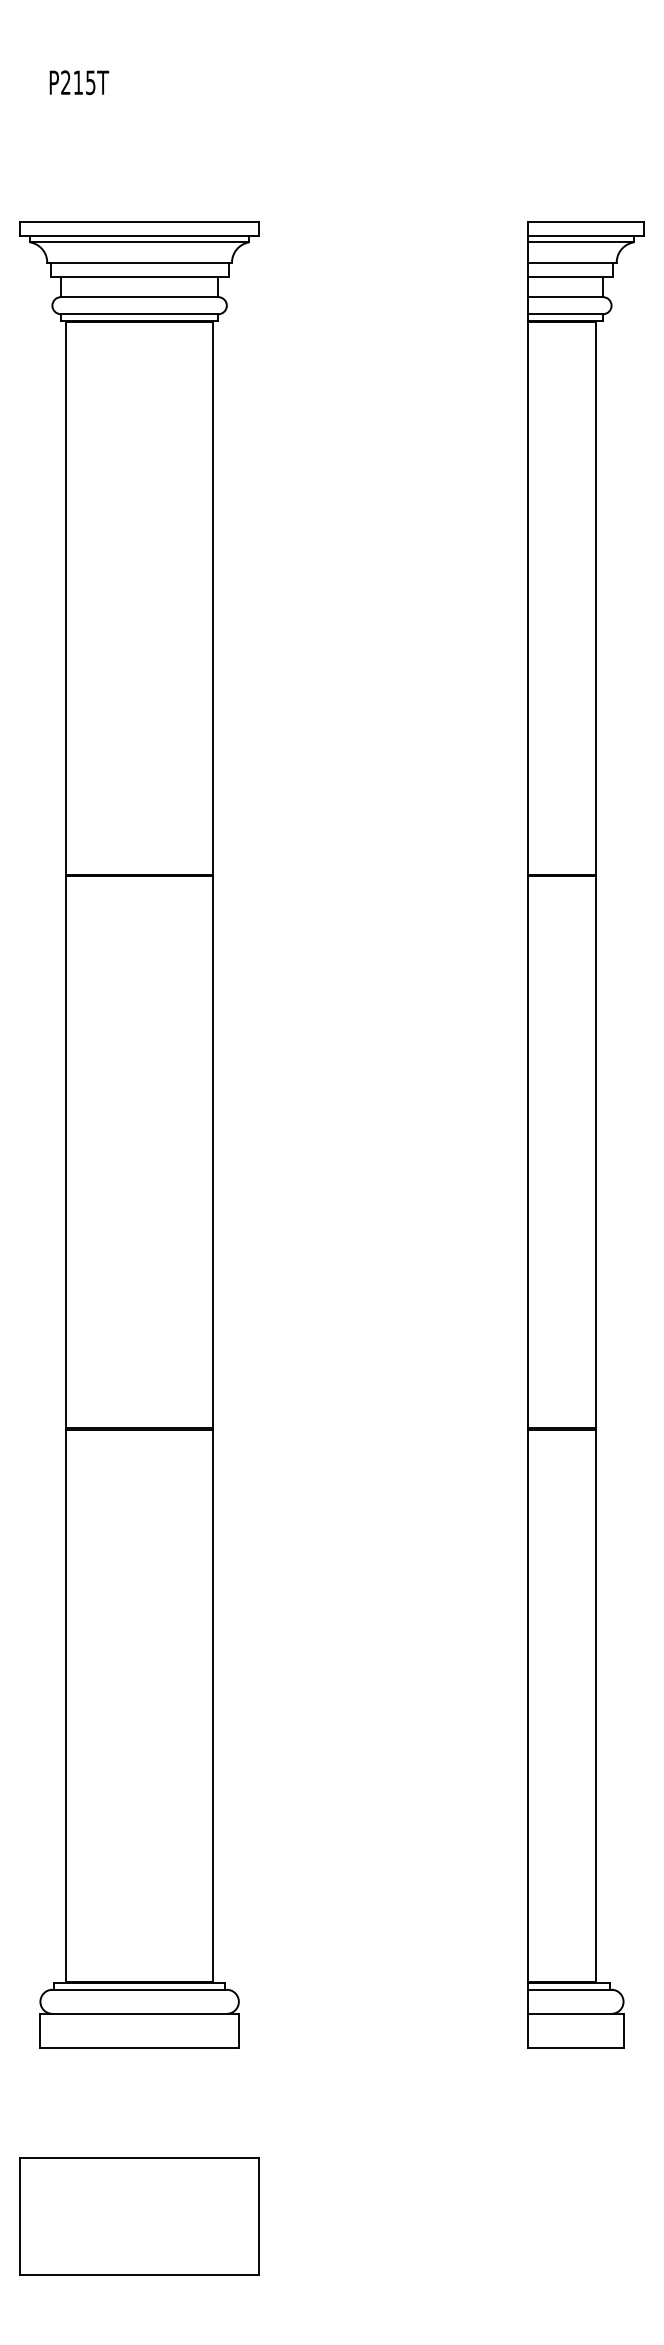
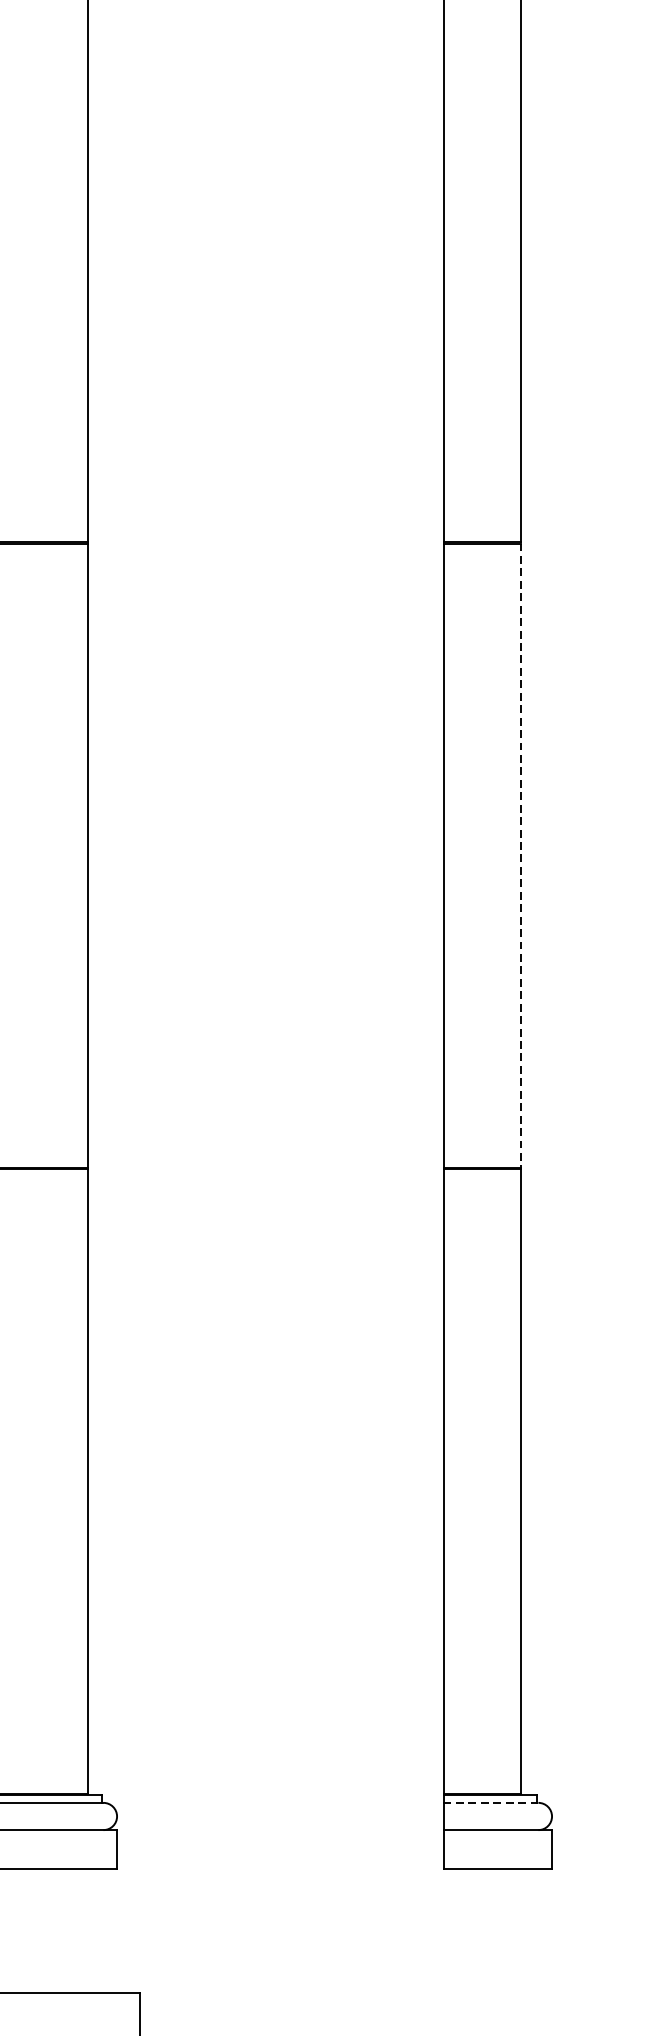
line: (596, 1152) -> (521, 856), solid -> dashed
line: (569, 1989) -> (490, 1802), solid -> dashed

